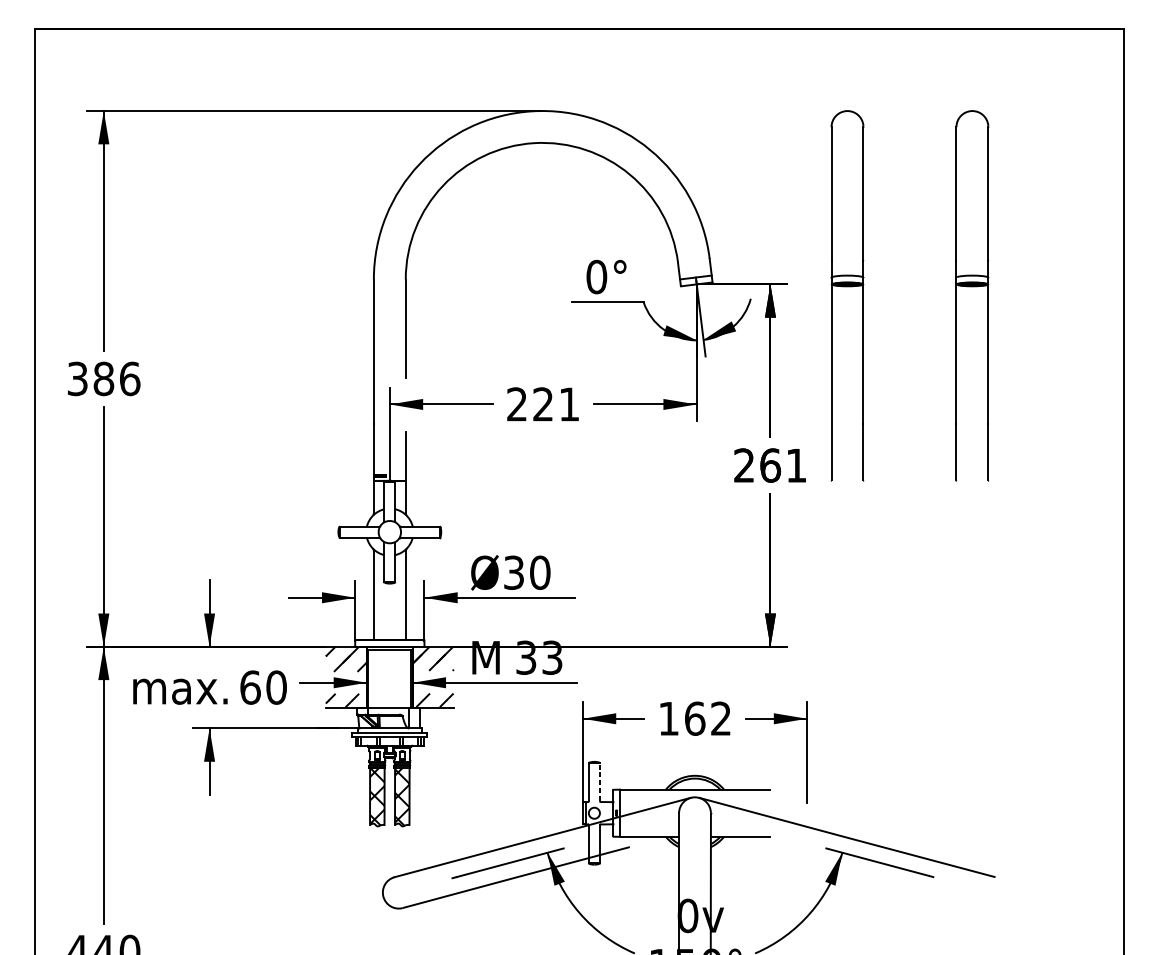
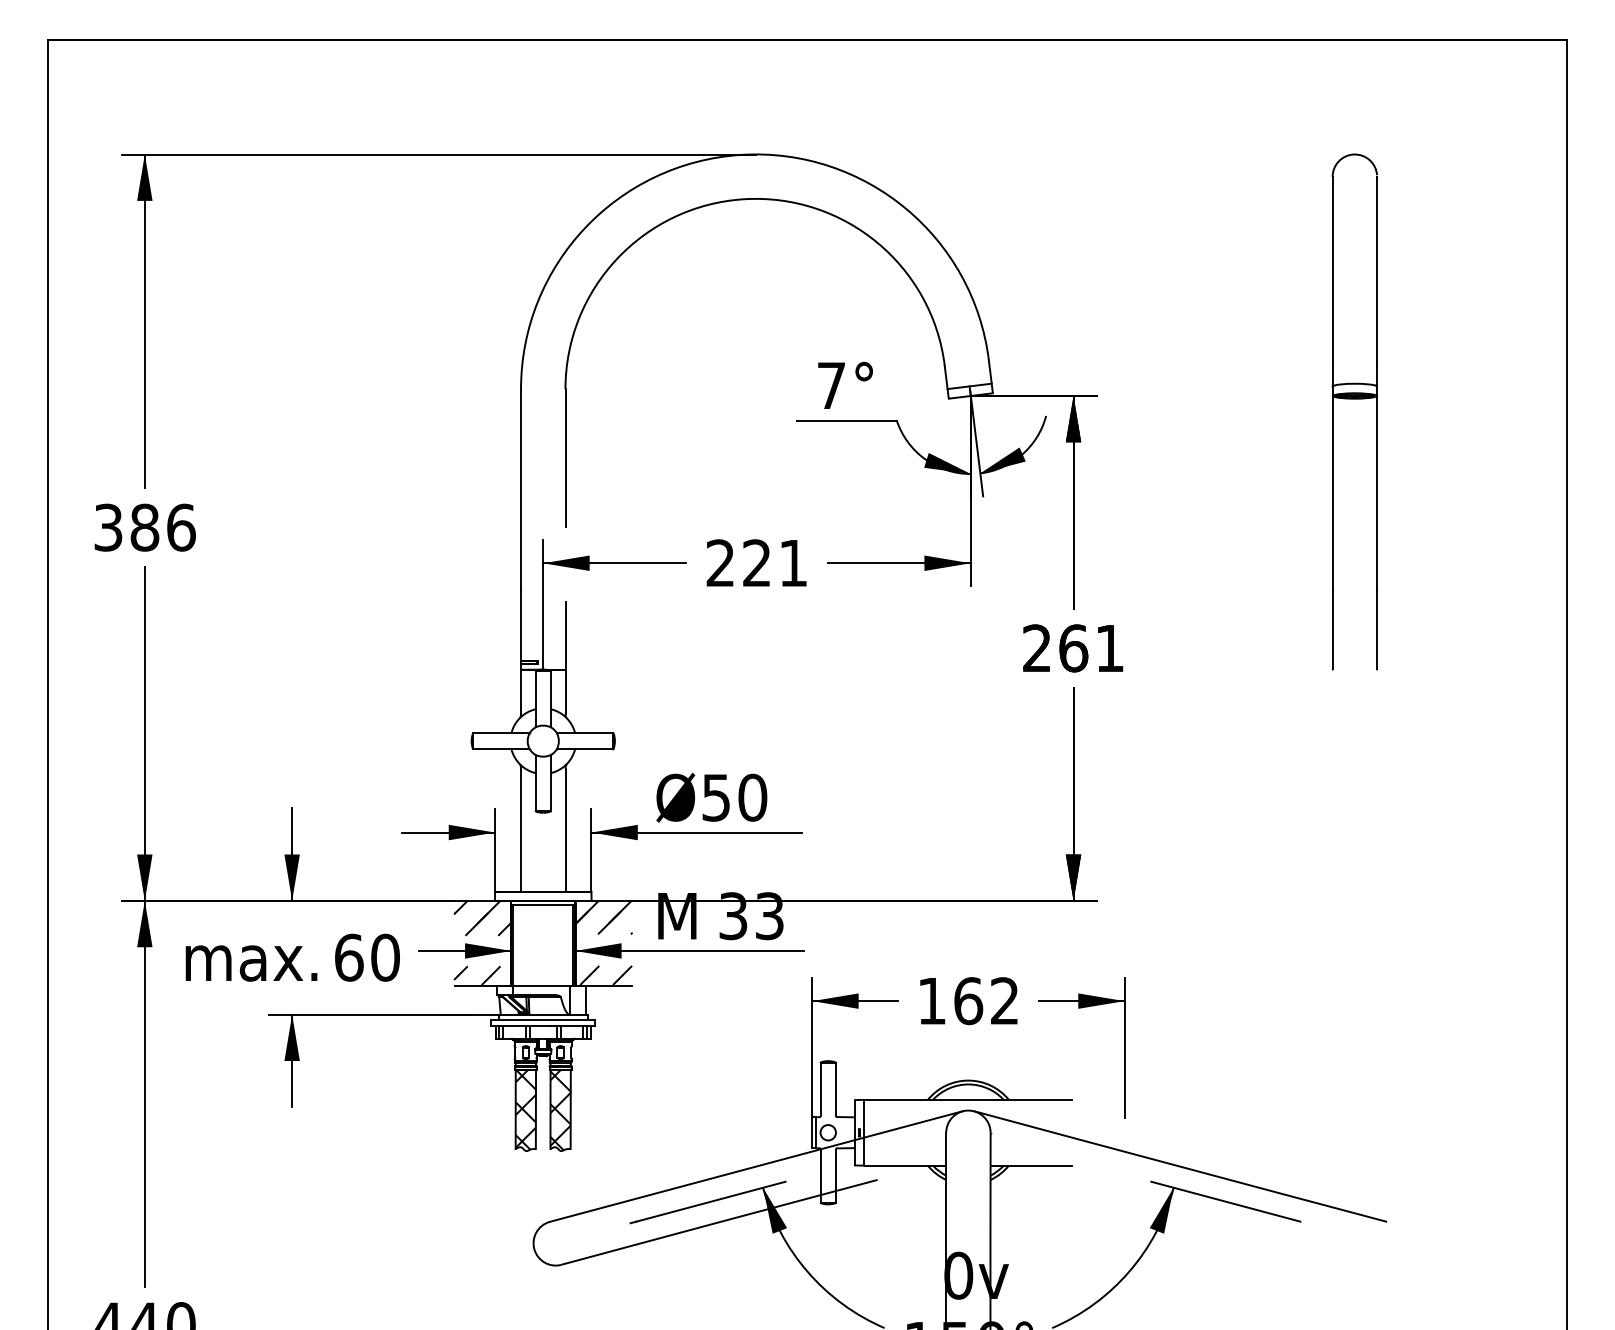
text: (596, 276) -> (831, 385), 0° -> 7°
part: (847, 286) -> (1180, 399), removed
text: (514, 572) -> (716, 797), Ø30 -> Ø50
line: (600, 782) -> (836, 1089), dashed -> solid

